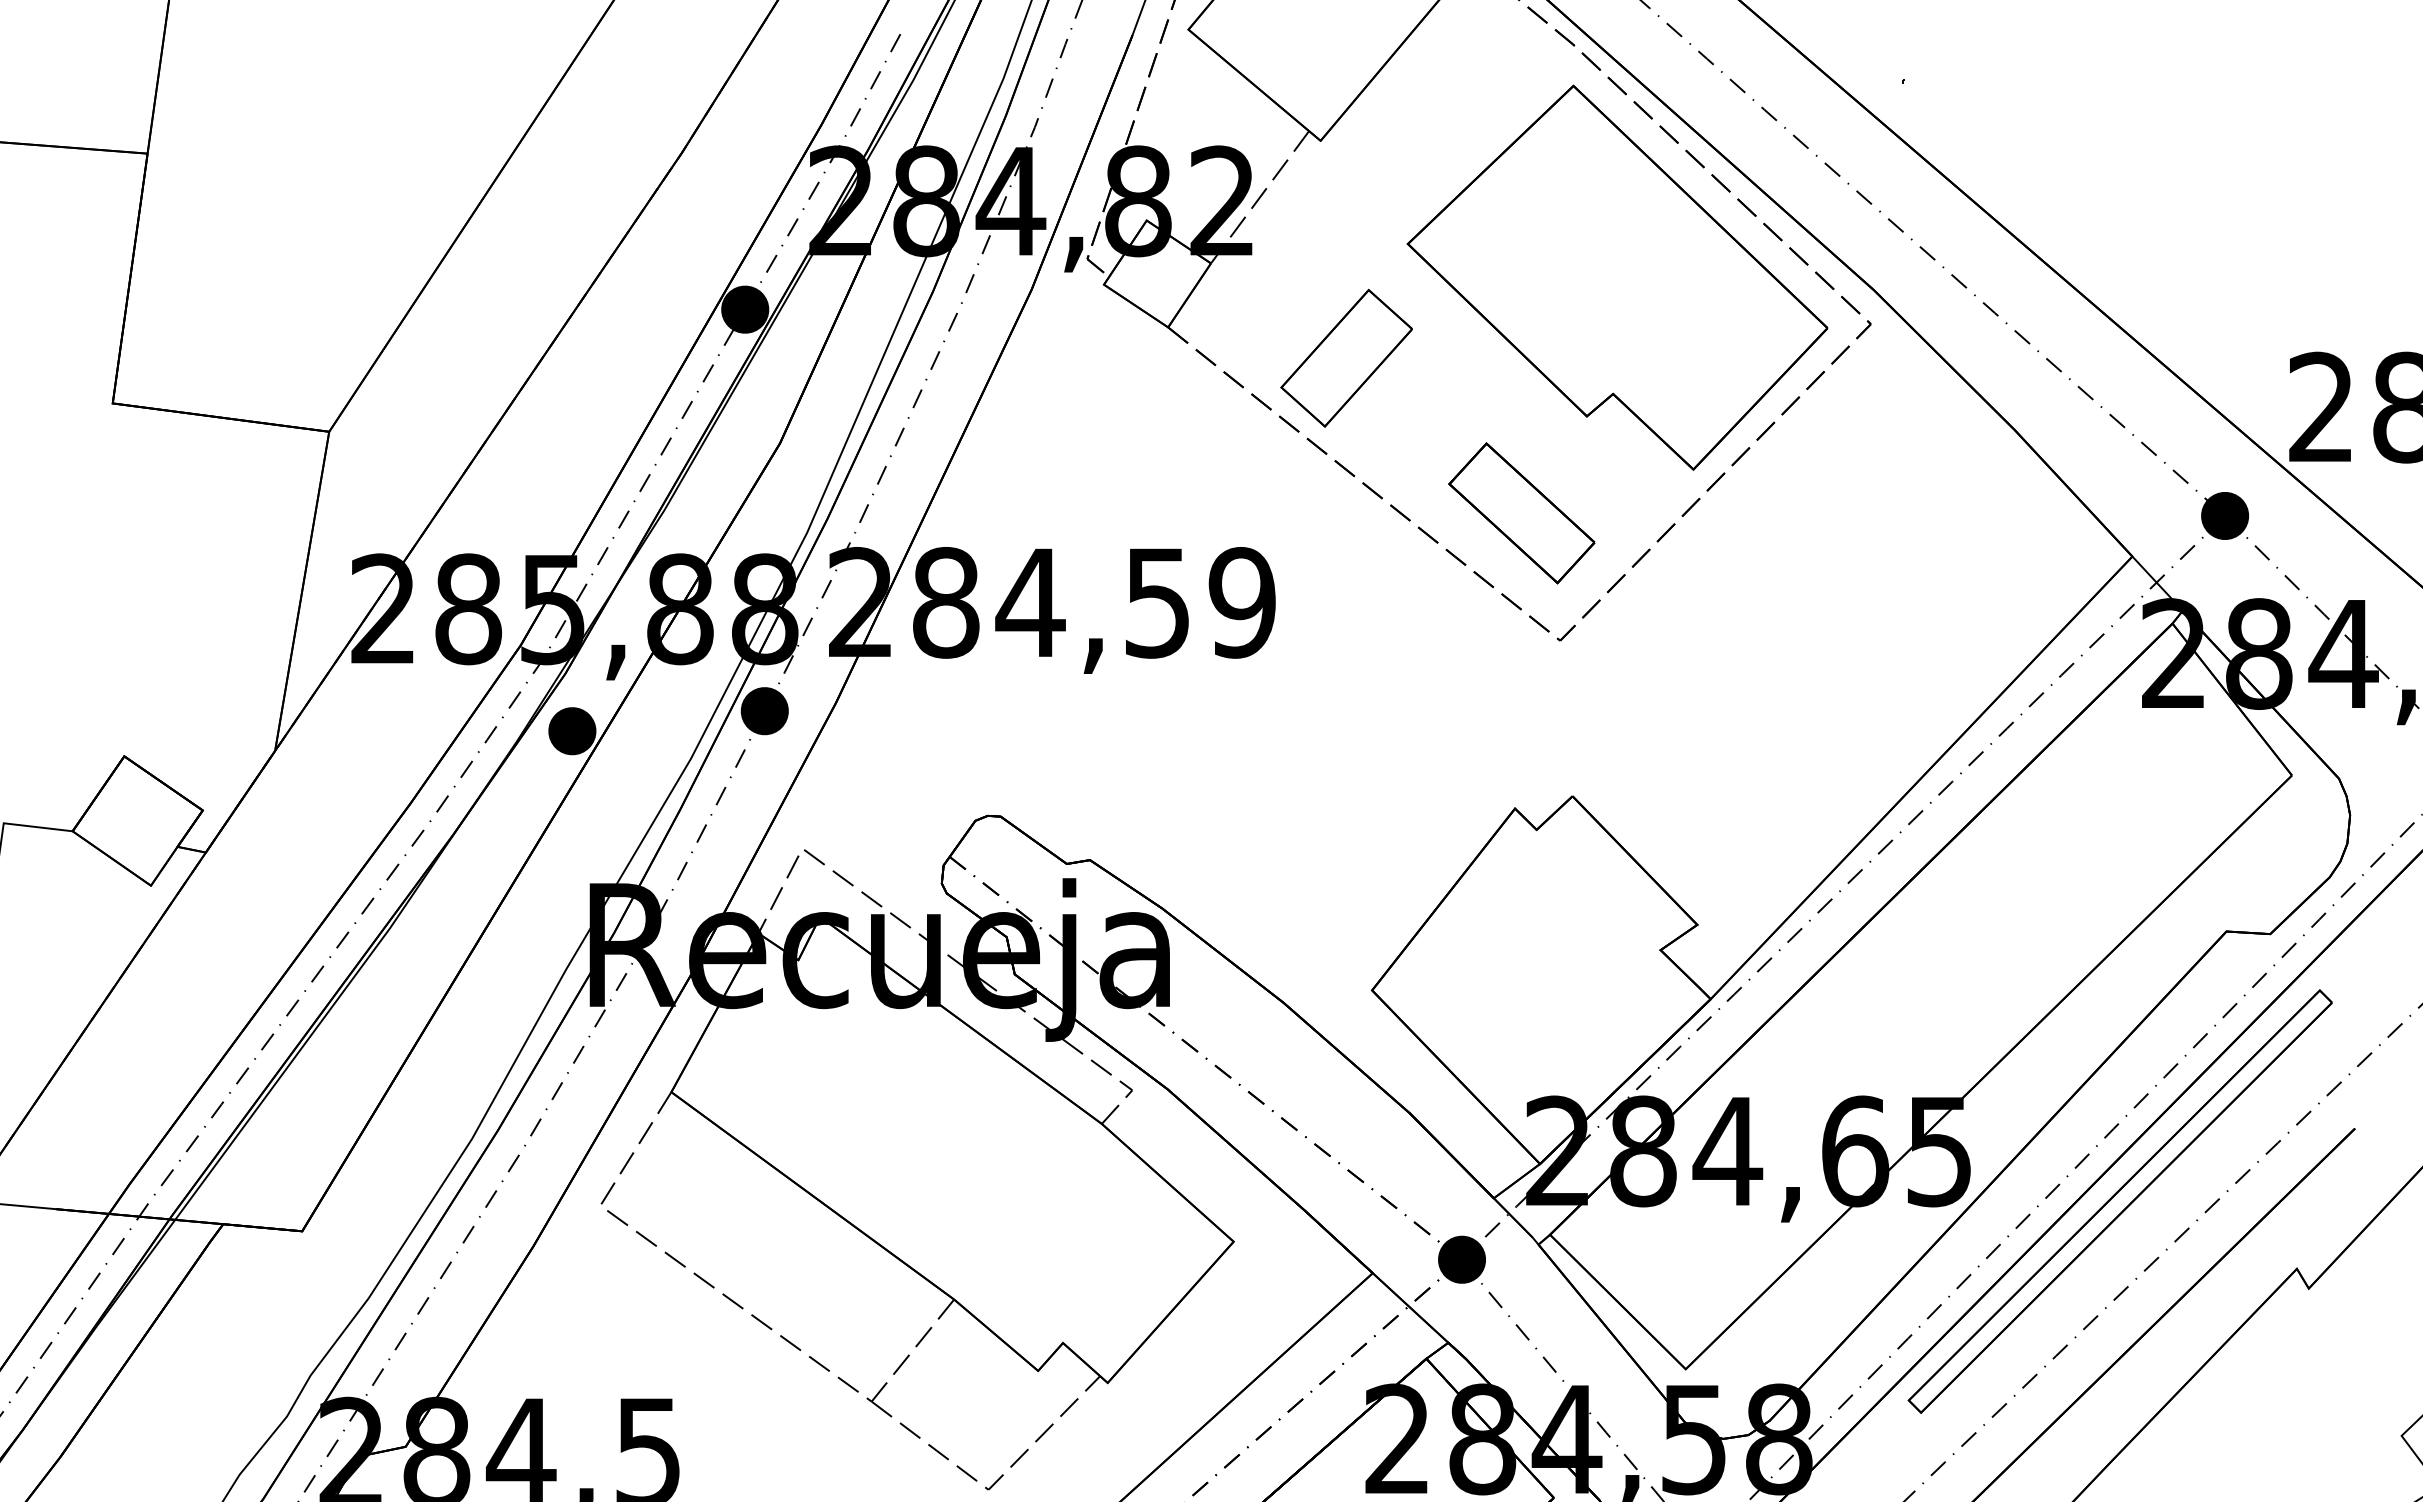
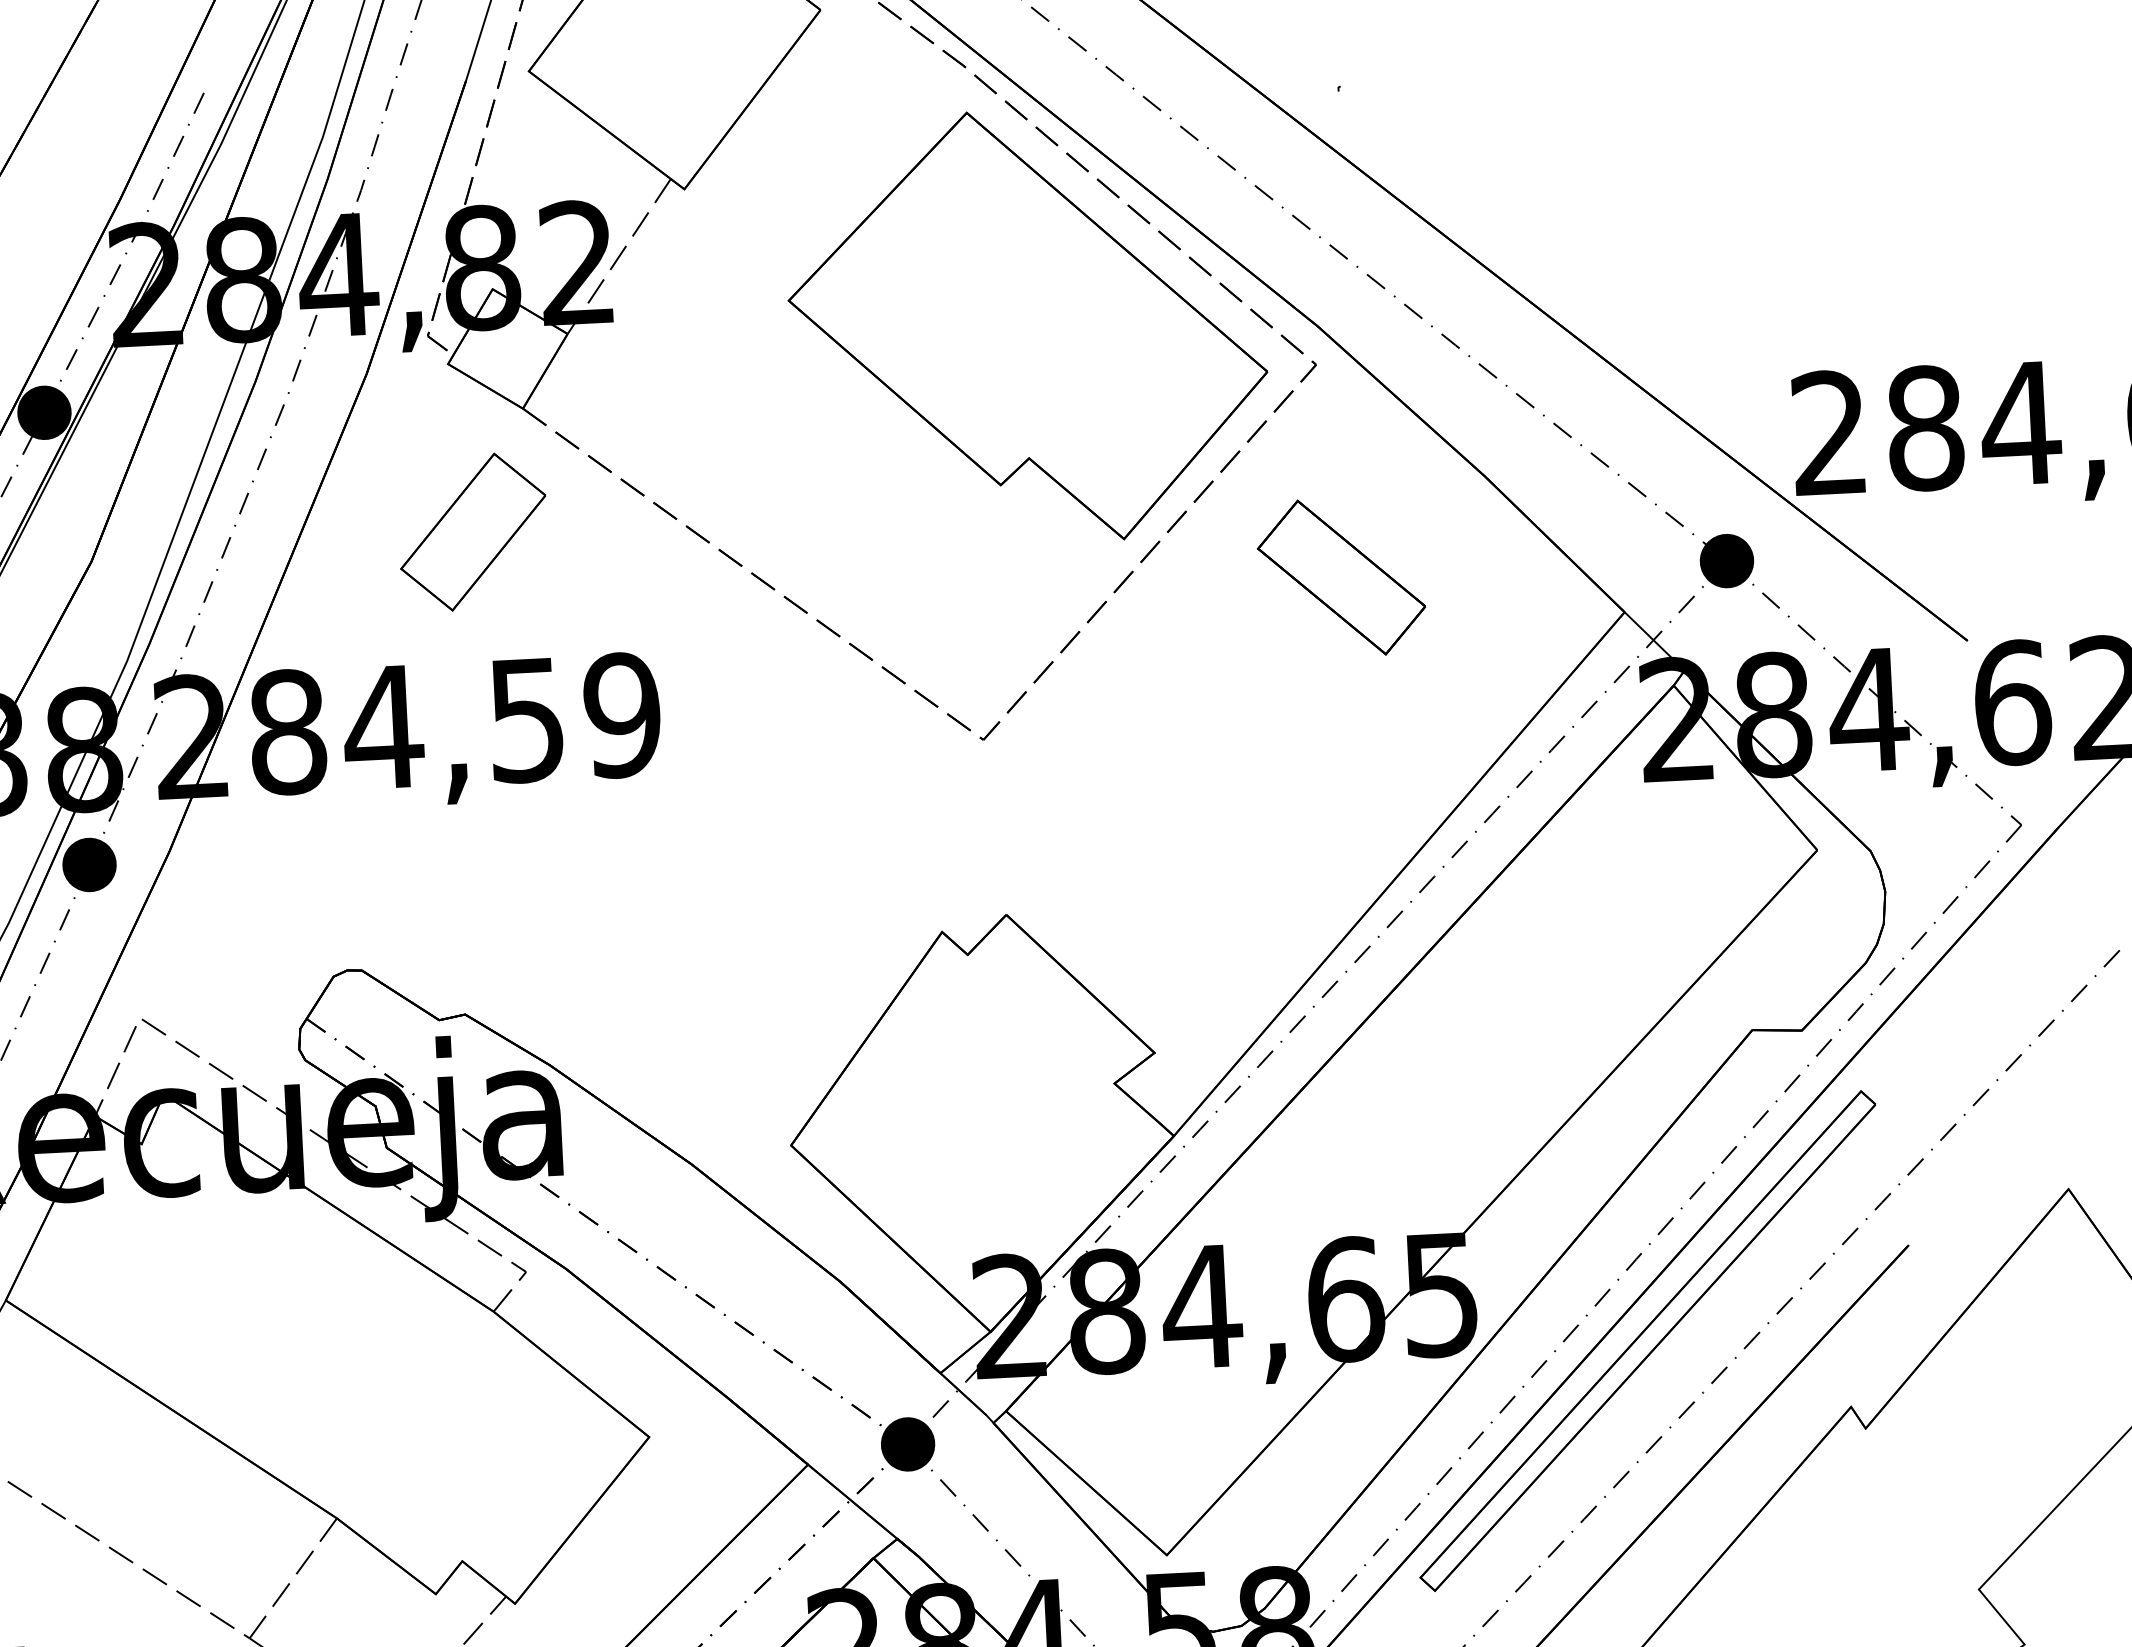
part: (1346, 357) -> (472, 531), moved
part: (1521, 513) -> (1341, 577), moved

